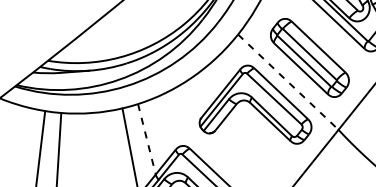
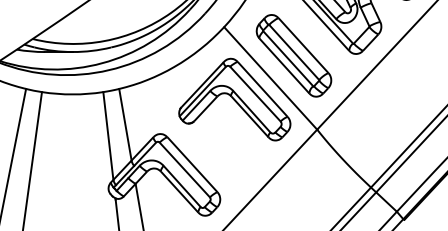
line: (289, 82) -> (271, 78), dashed -> solid
line: (147, 140) -> (125, 125), dashed -> solid

